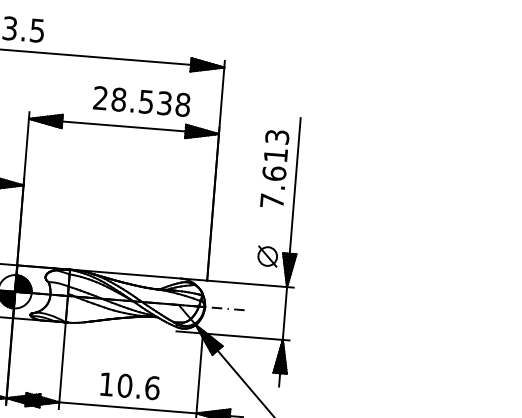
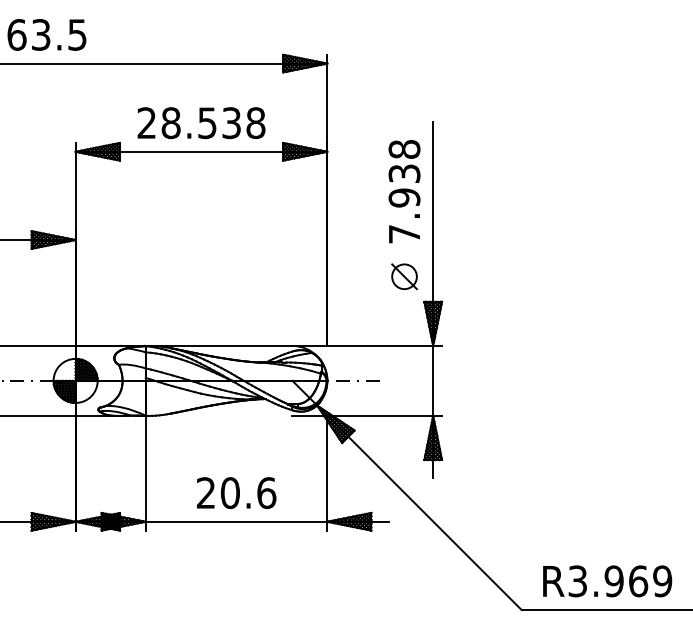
text: (141, 101) -> (201, 123), moved
text: (275, 155) -> (404, 173), 7.613 -> 7.938
part: (267, 256) -> (404, 276), moved
text: (106, 383) -> (205, 492), 10.6 -> 20.6

